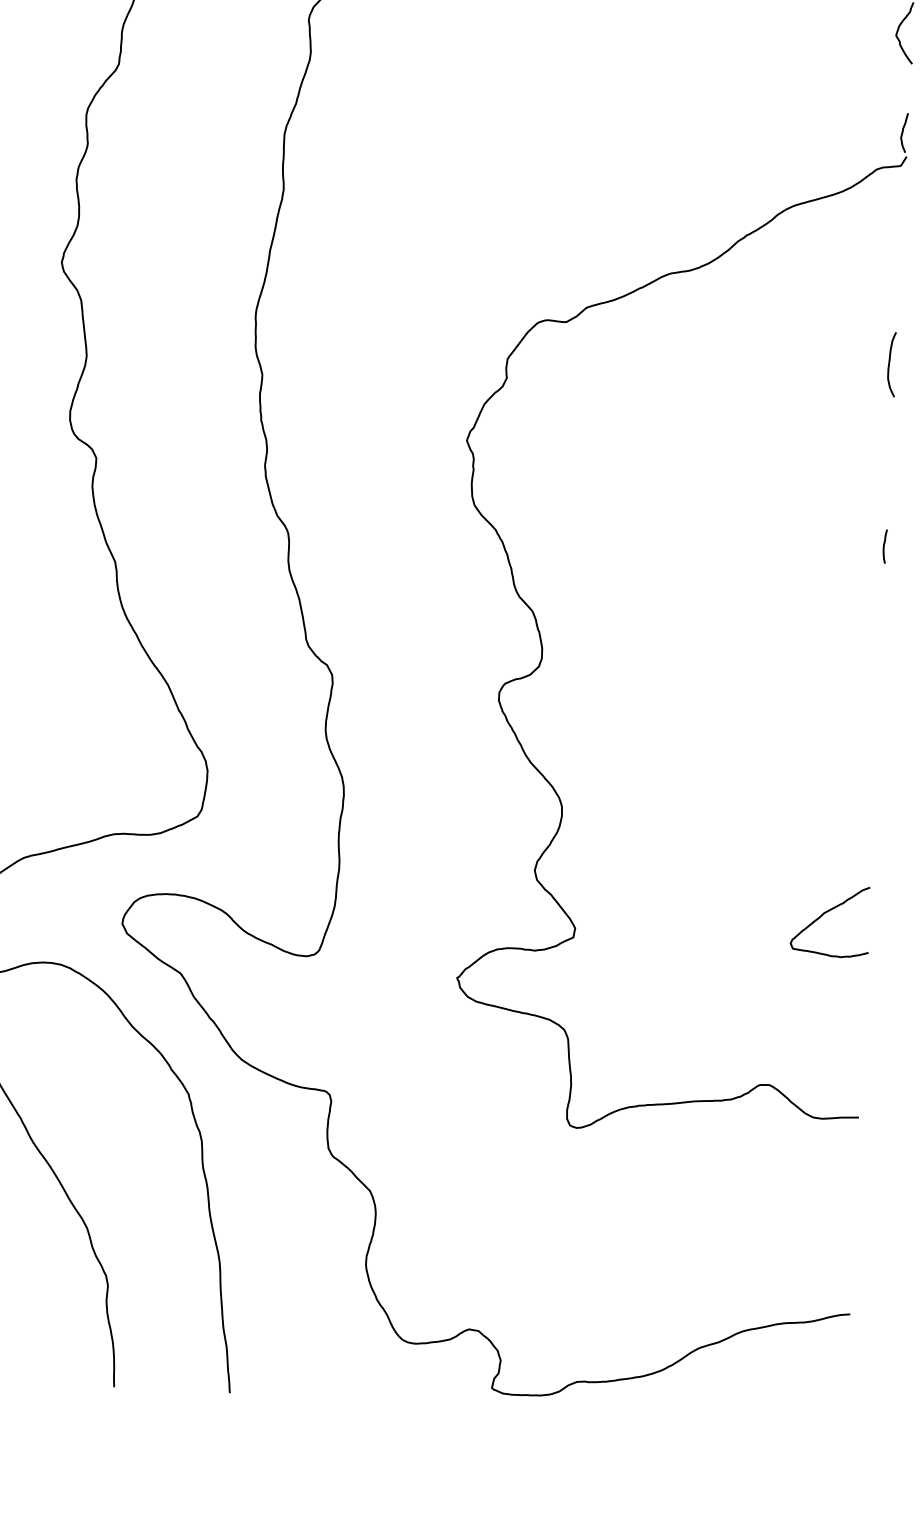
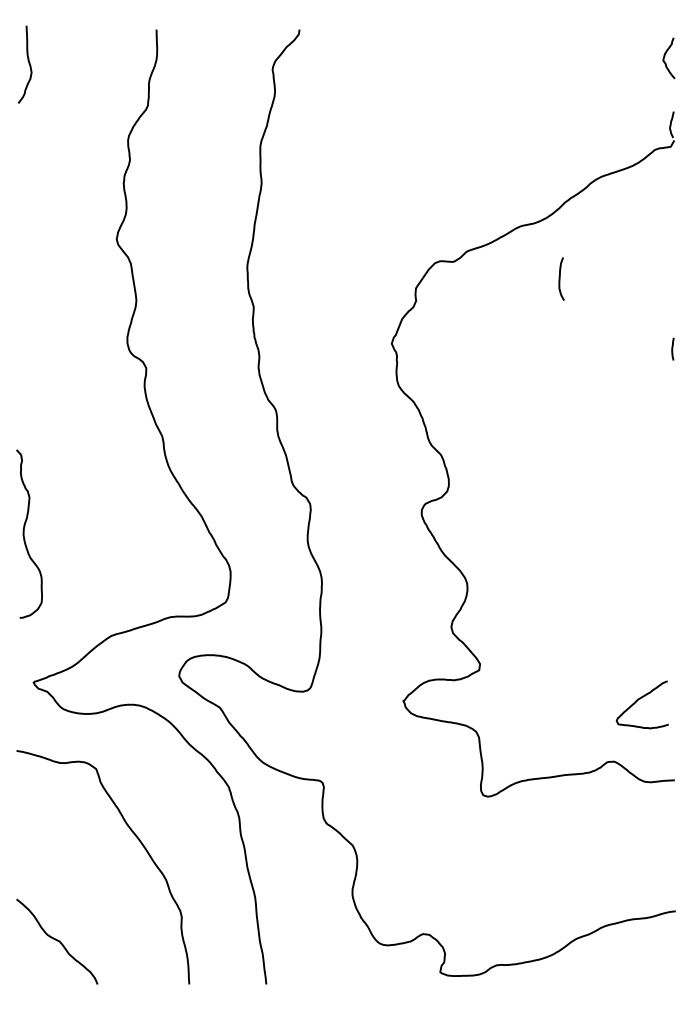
curve: (890, 363) -> (560, 278), moved
line: (884, 545) -> (672, 348), moved
curve: (824, 914) -> (638, 700), moved

